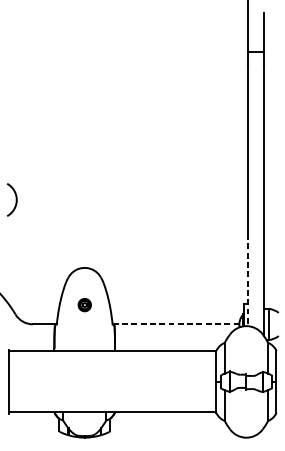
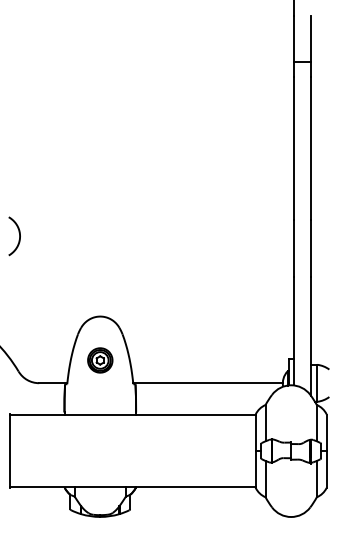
line: (248, 280) -> (293, 331), dashed -> solid
part: (84, 305) -> (100, 360), size x1.67
line: (176, 324) -> (208, 383), dashed -> solid

